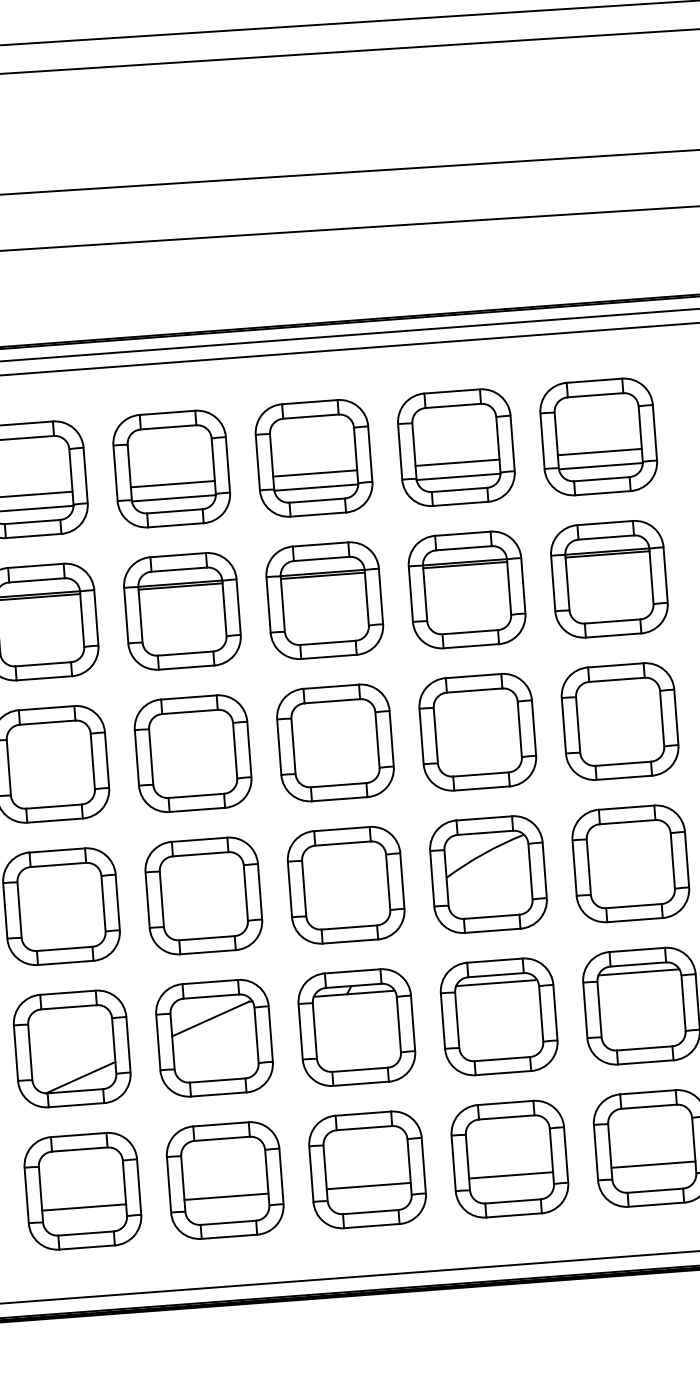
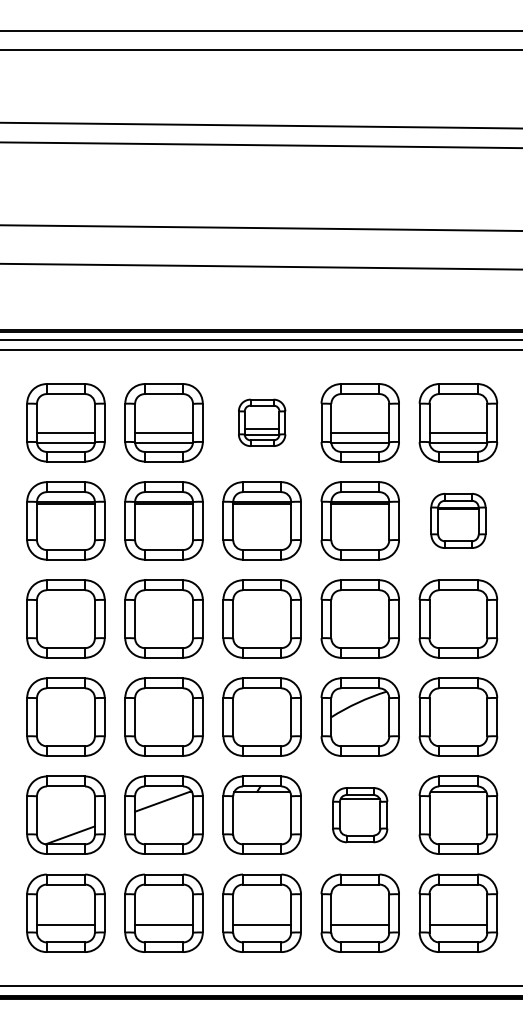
part: (313, 457) -> (261, 422), size x0.6
part: (609, 578) -> (458, 520), size x0.7
part: (497, 1015) -> (359, 814), size x0.7

